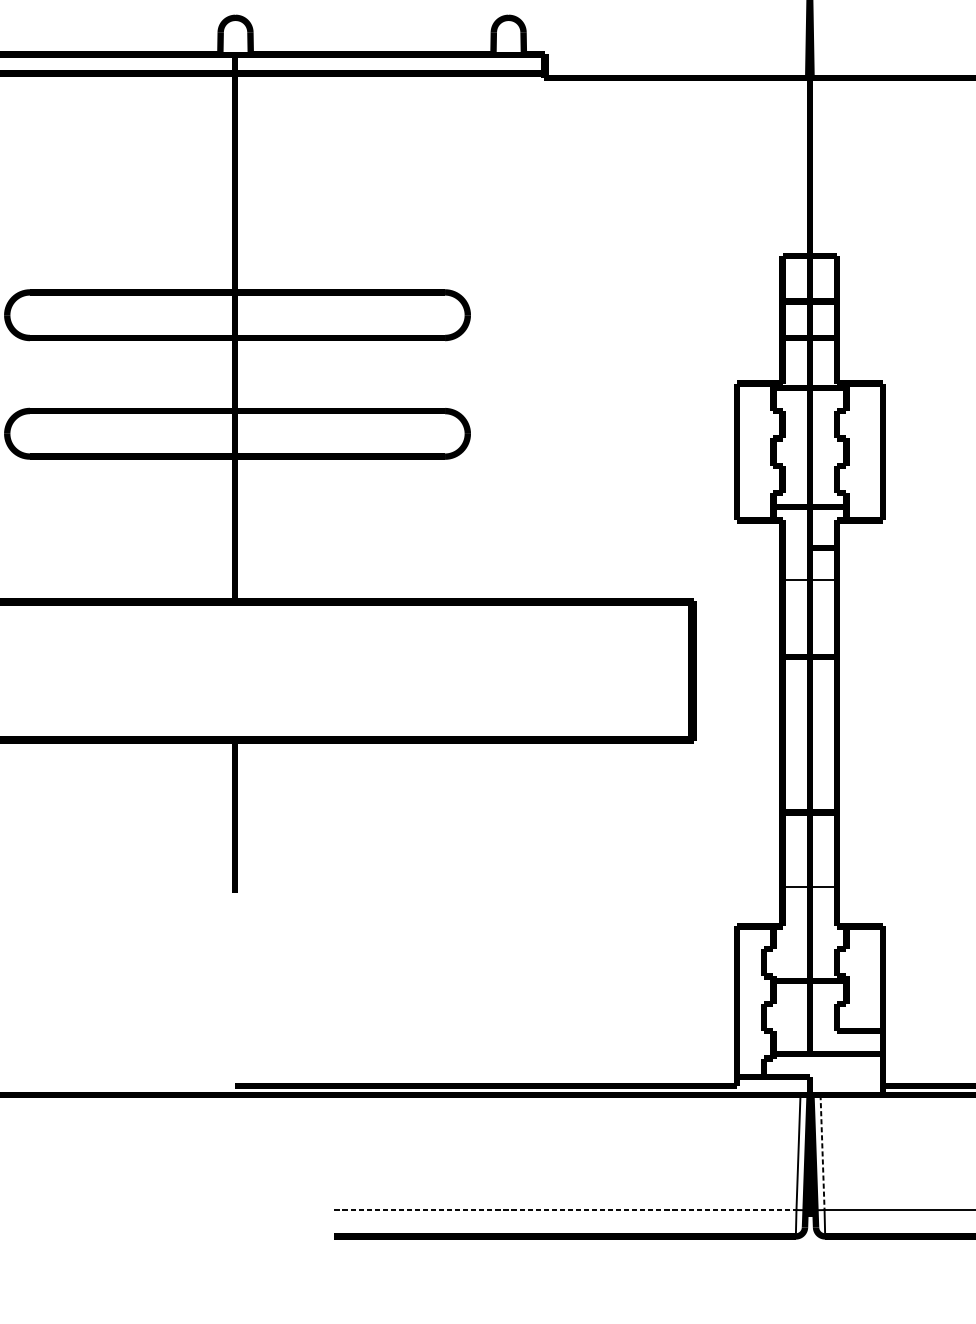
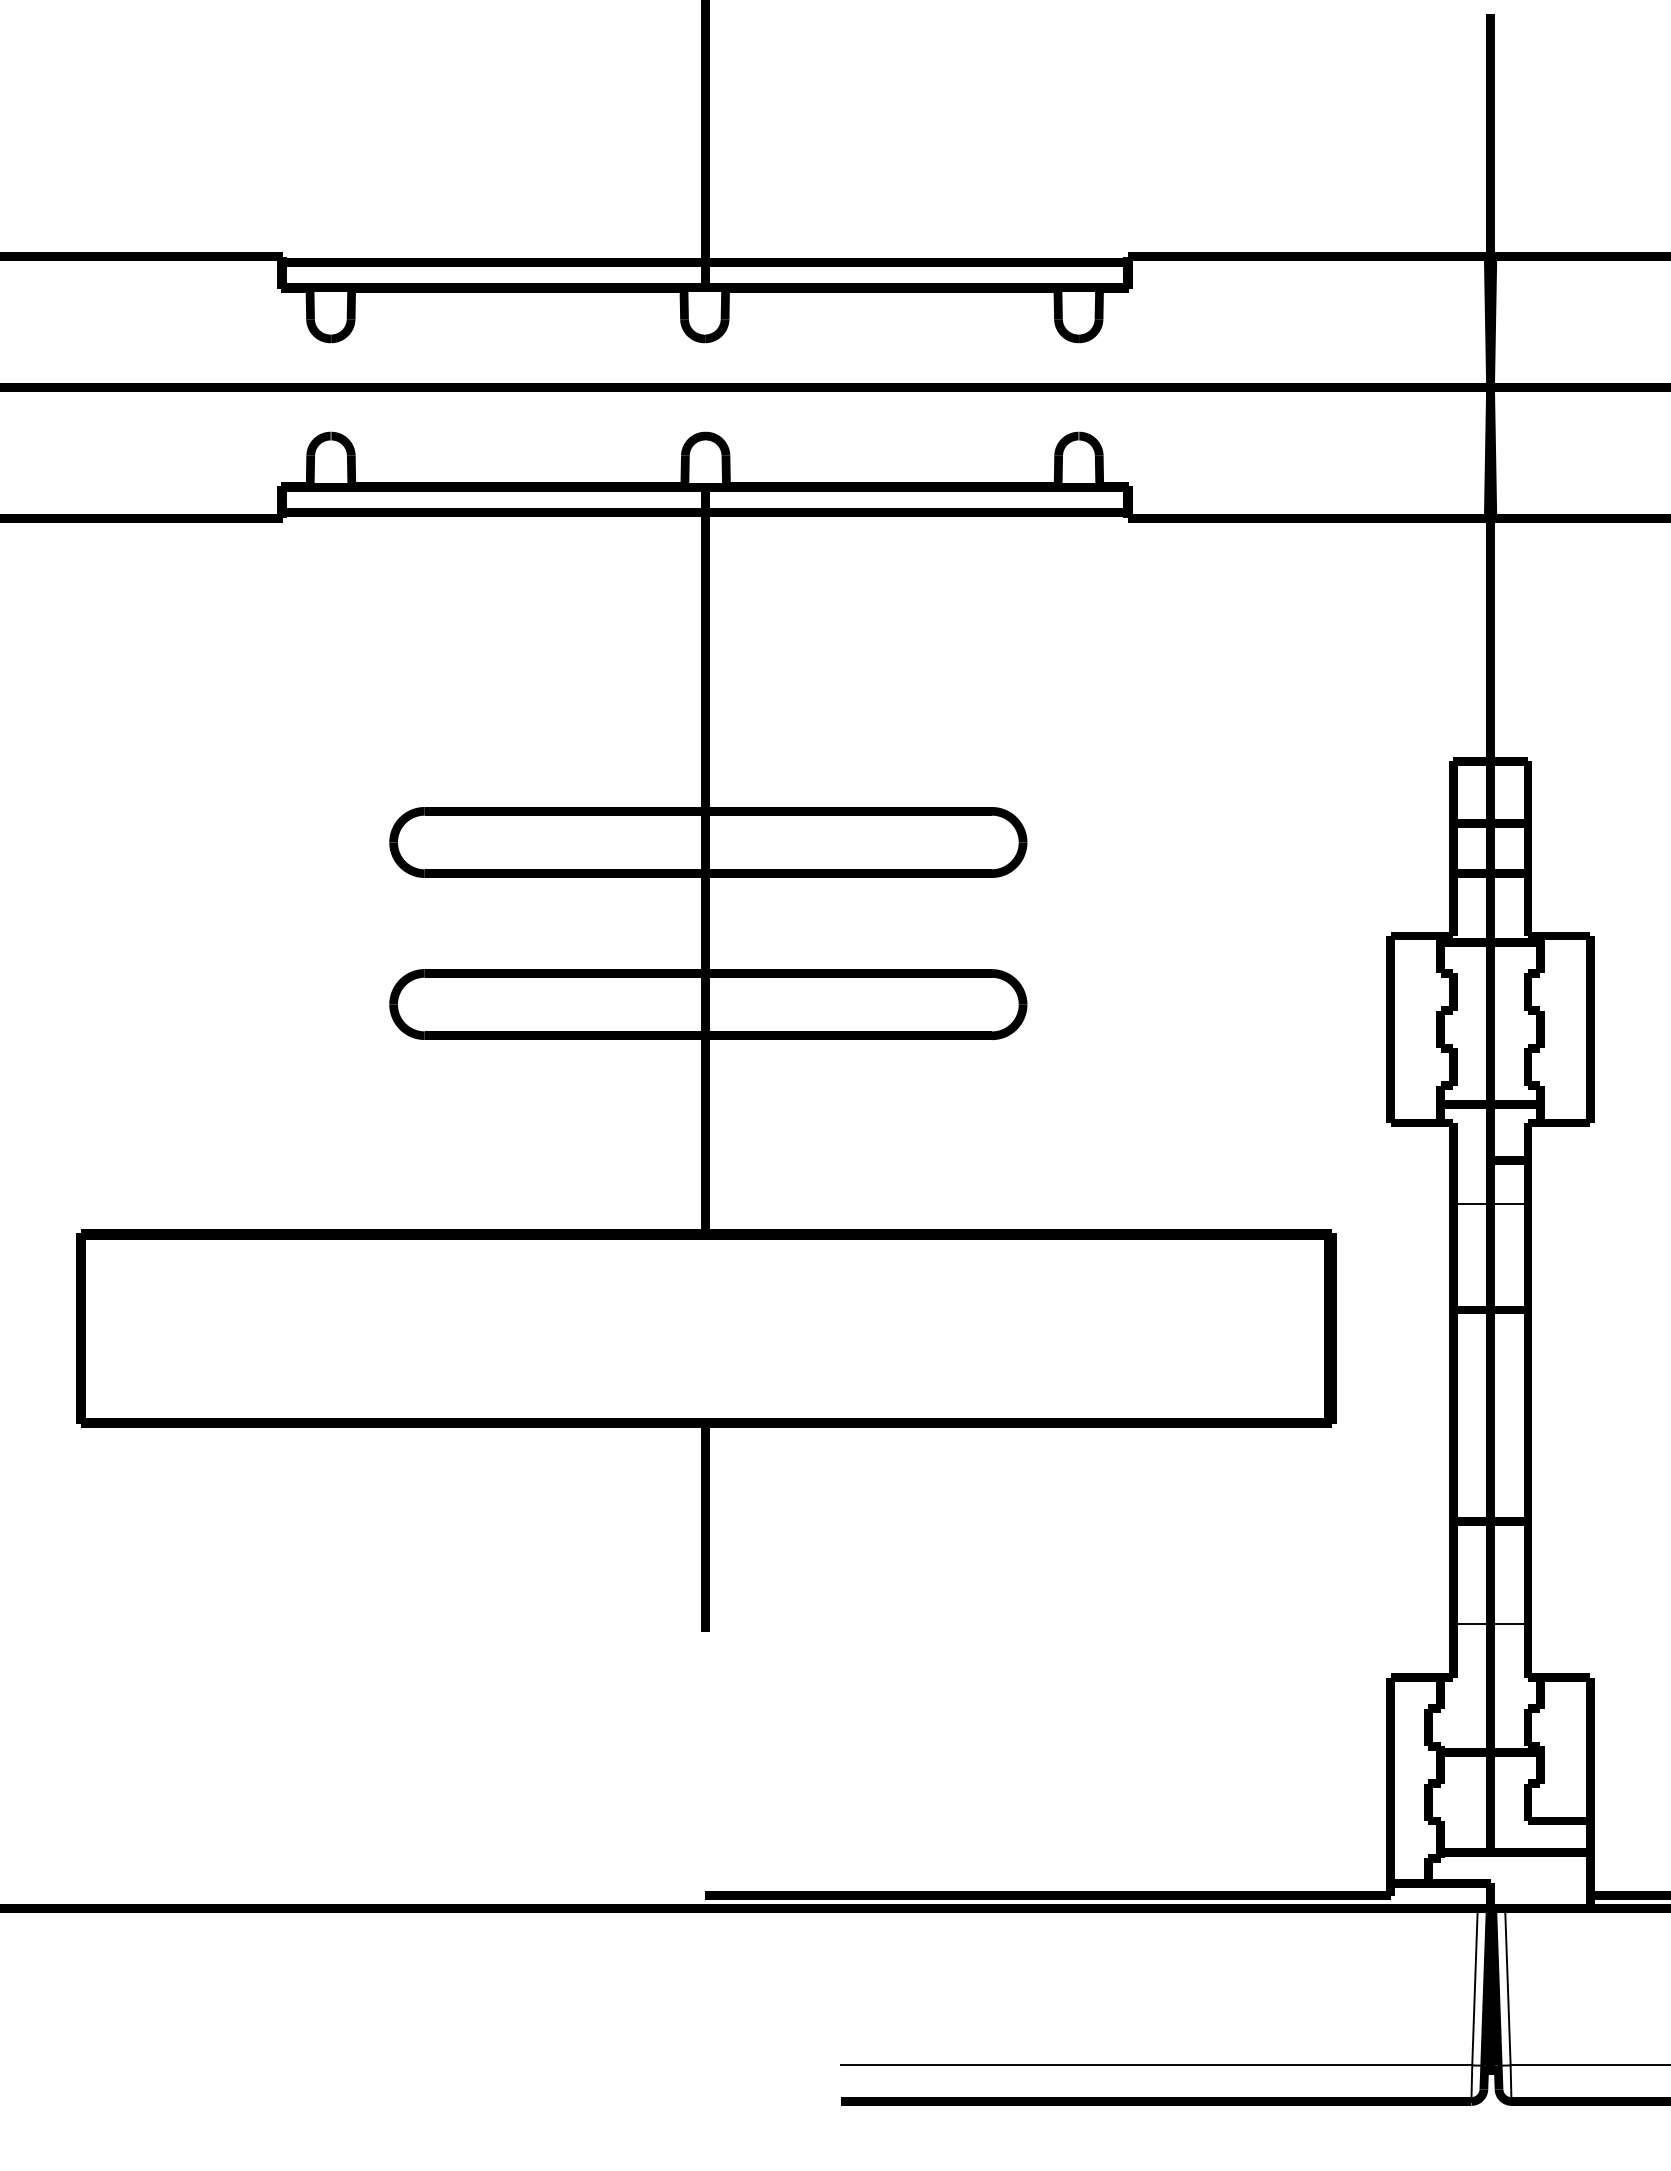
line: (822, 1152) -> (1507, 1986), dashed -> solid
line: (565, 1210) -> (1156, 2065), dashed -> solid

